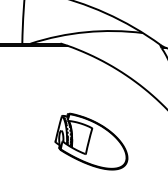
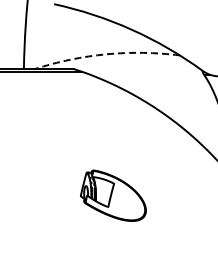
arc: (86, 32) -> (106, 54), solid -> dashed
part: (91, 141) -> (113, 195), size x0.7

